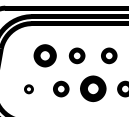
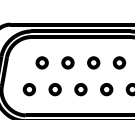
part: (44, 55) -> (41, 62), size x0.71
part: (28, 88) -> (28, 89), size x1.67
part: (92, 88) -> (80, 89), size x0.62

